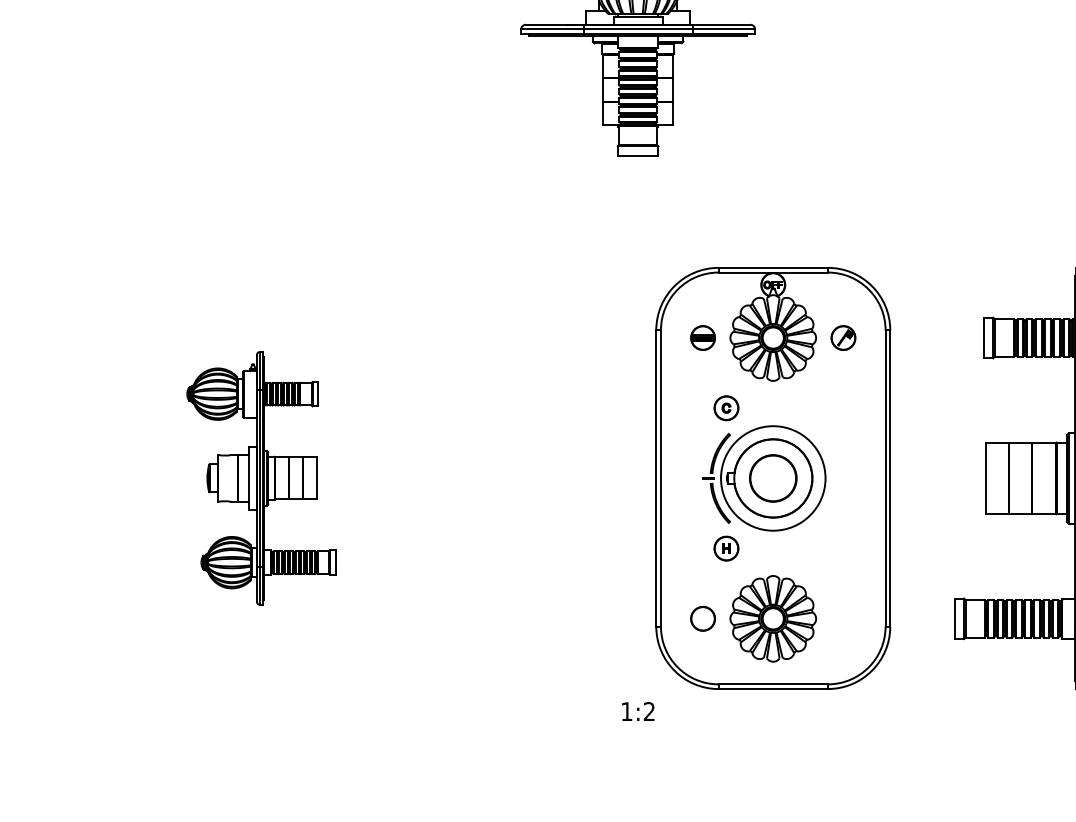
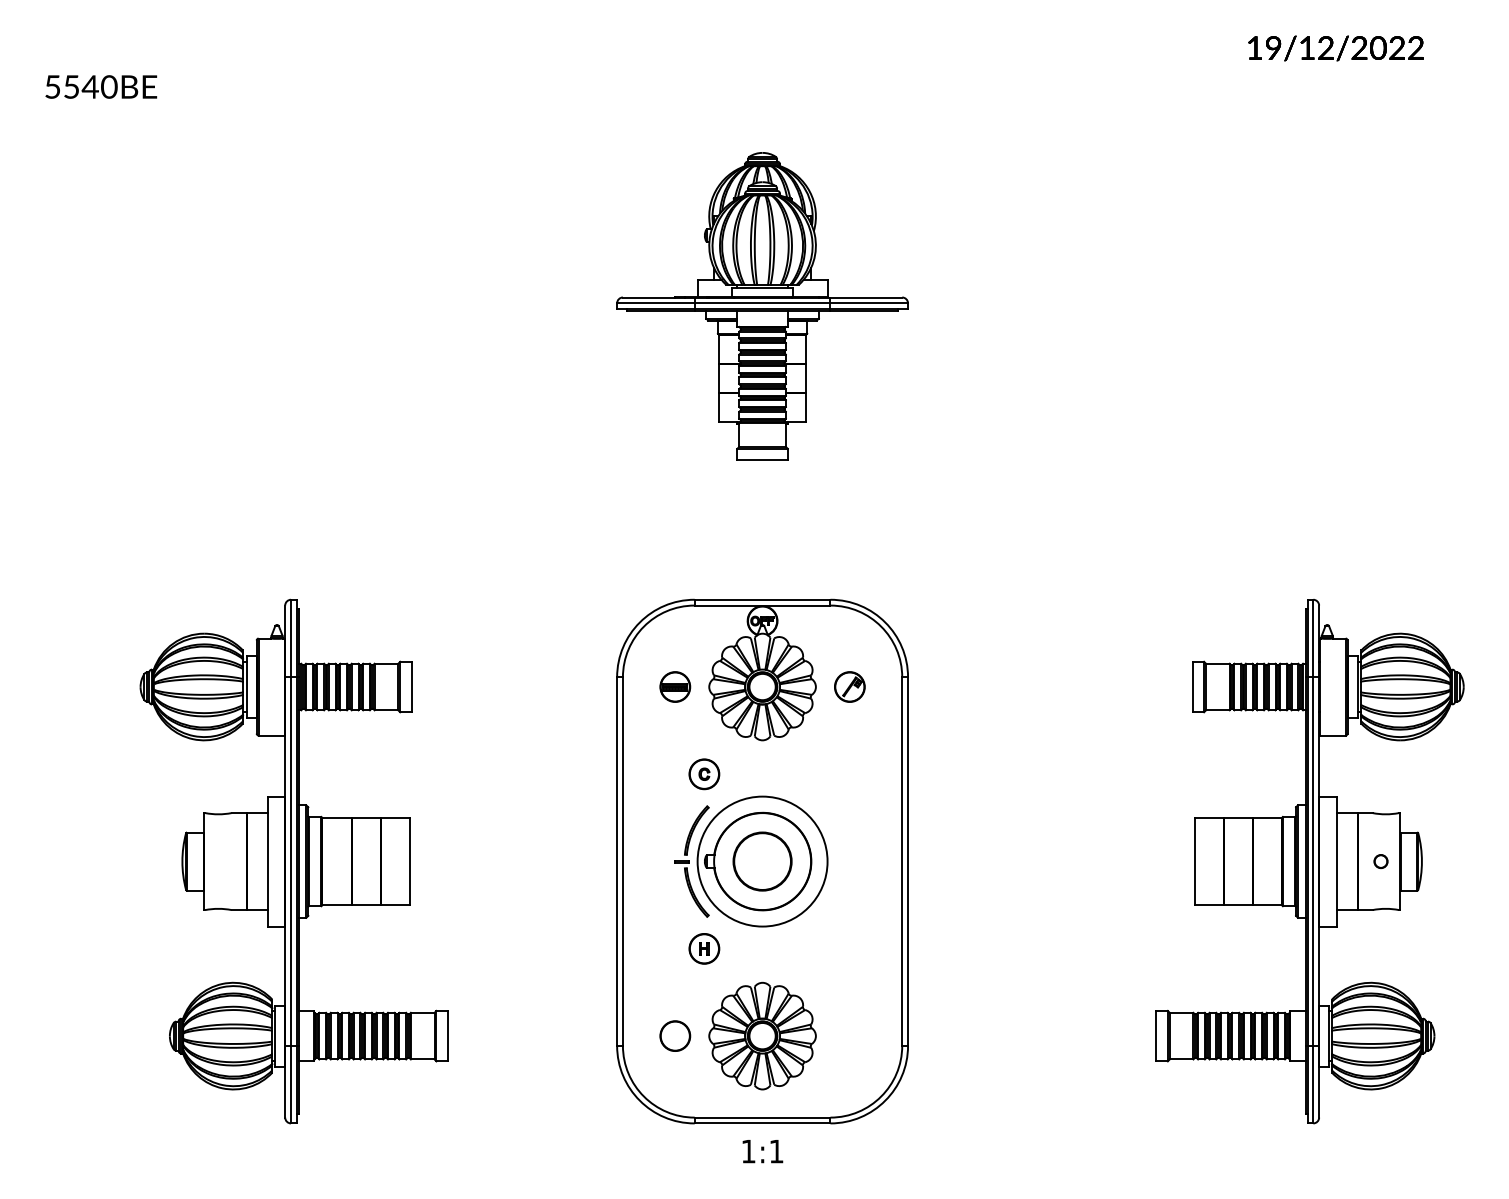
part: (260, 478) -> (293, 861), size x1.67
part: (773, 478) -> (762, 861), moved
text: (649, 711) -> (776, 1151), 1:2 -> 1:1

